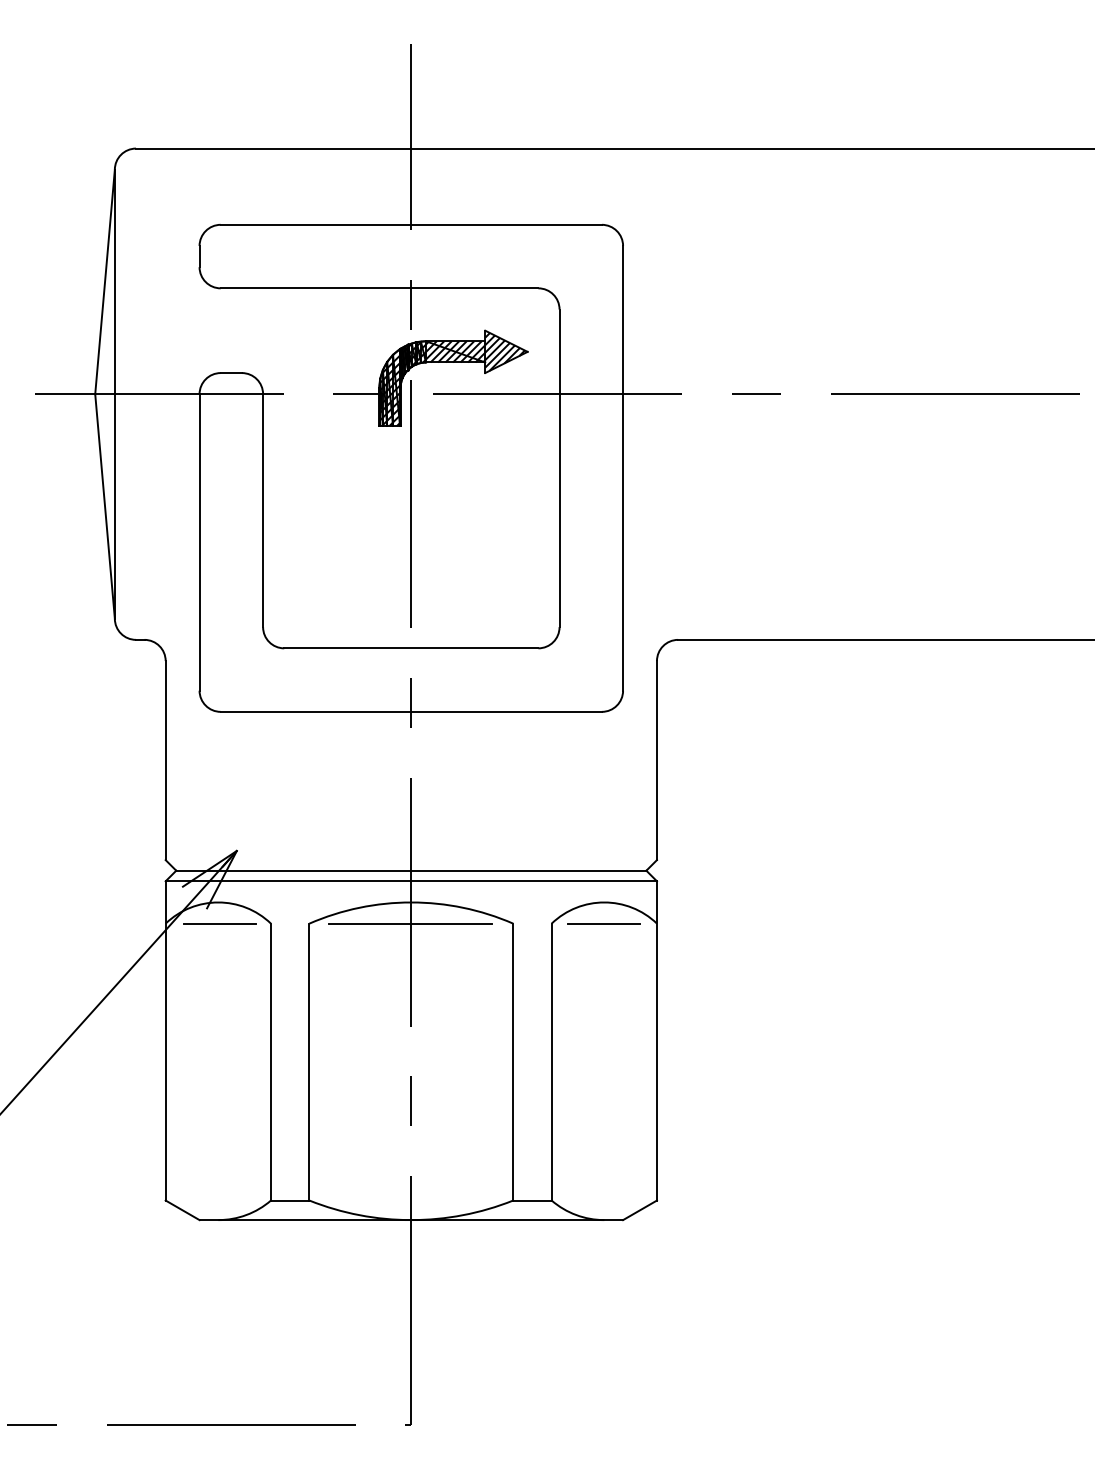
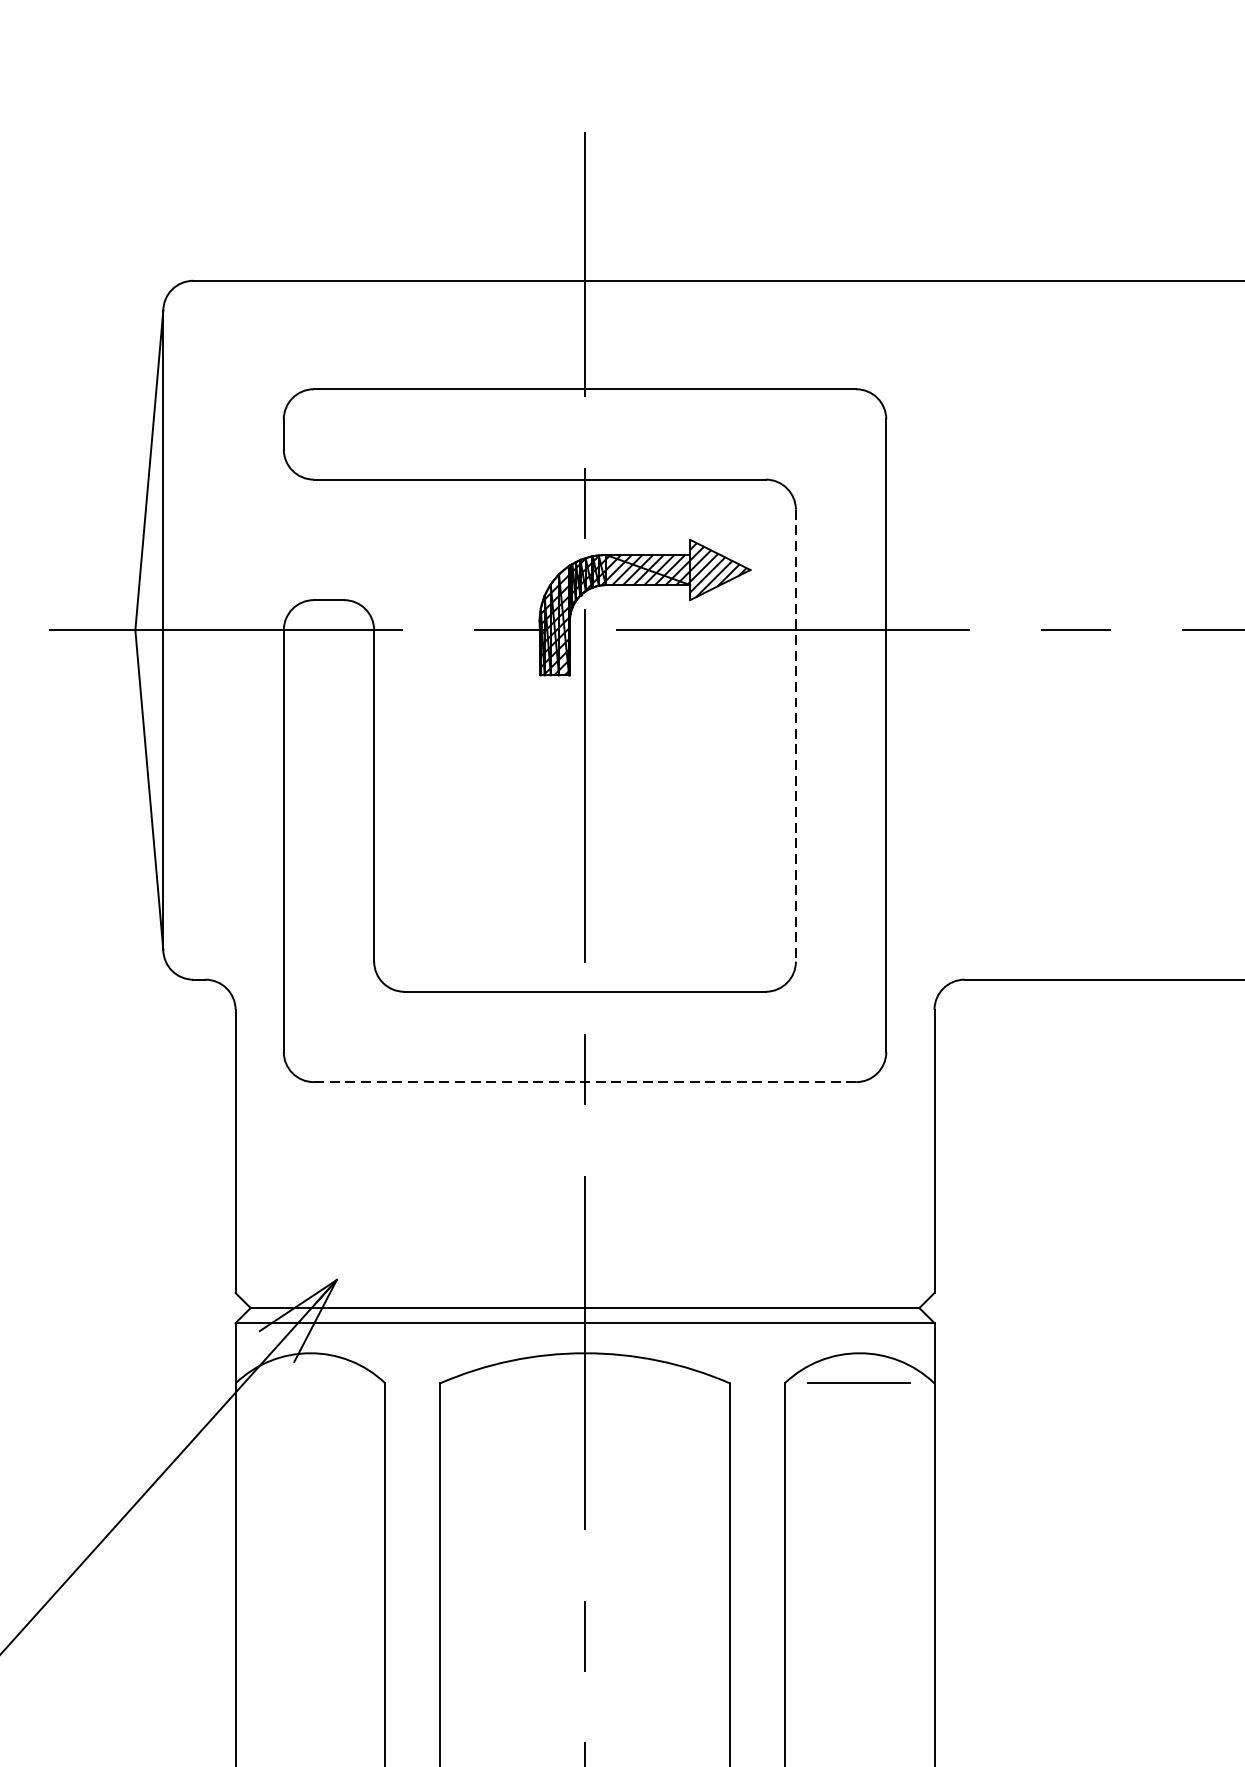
line: (559, 468) -> (795, 735), solid -> dashed
line: (411, 711) -> (585, 1081), solid -> dashed
line: (219, 923) -> (312, 1383), removed
line: (410, 923) -> (583, 1383), removed

